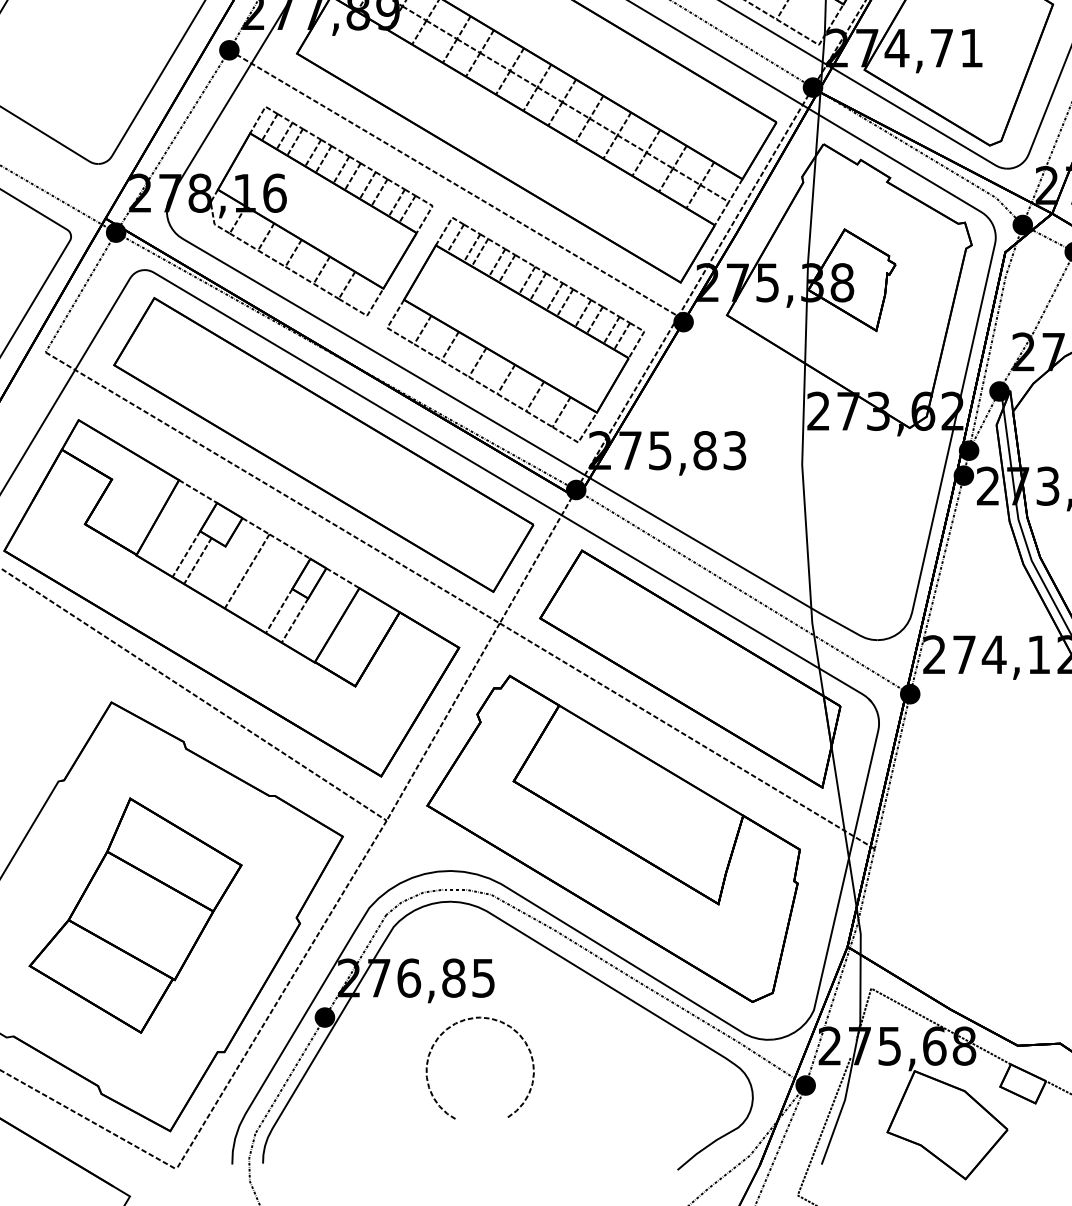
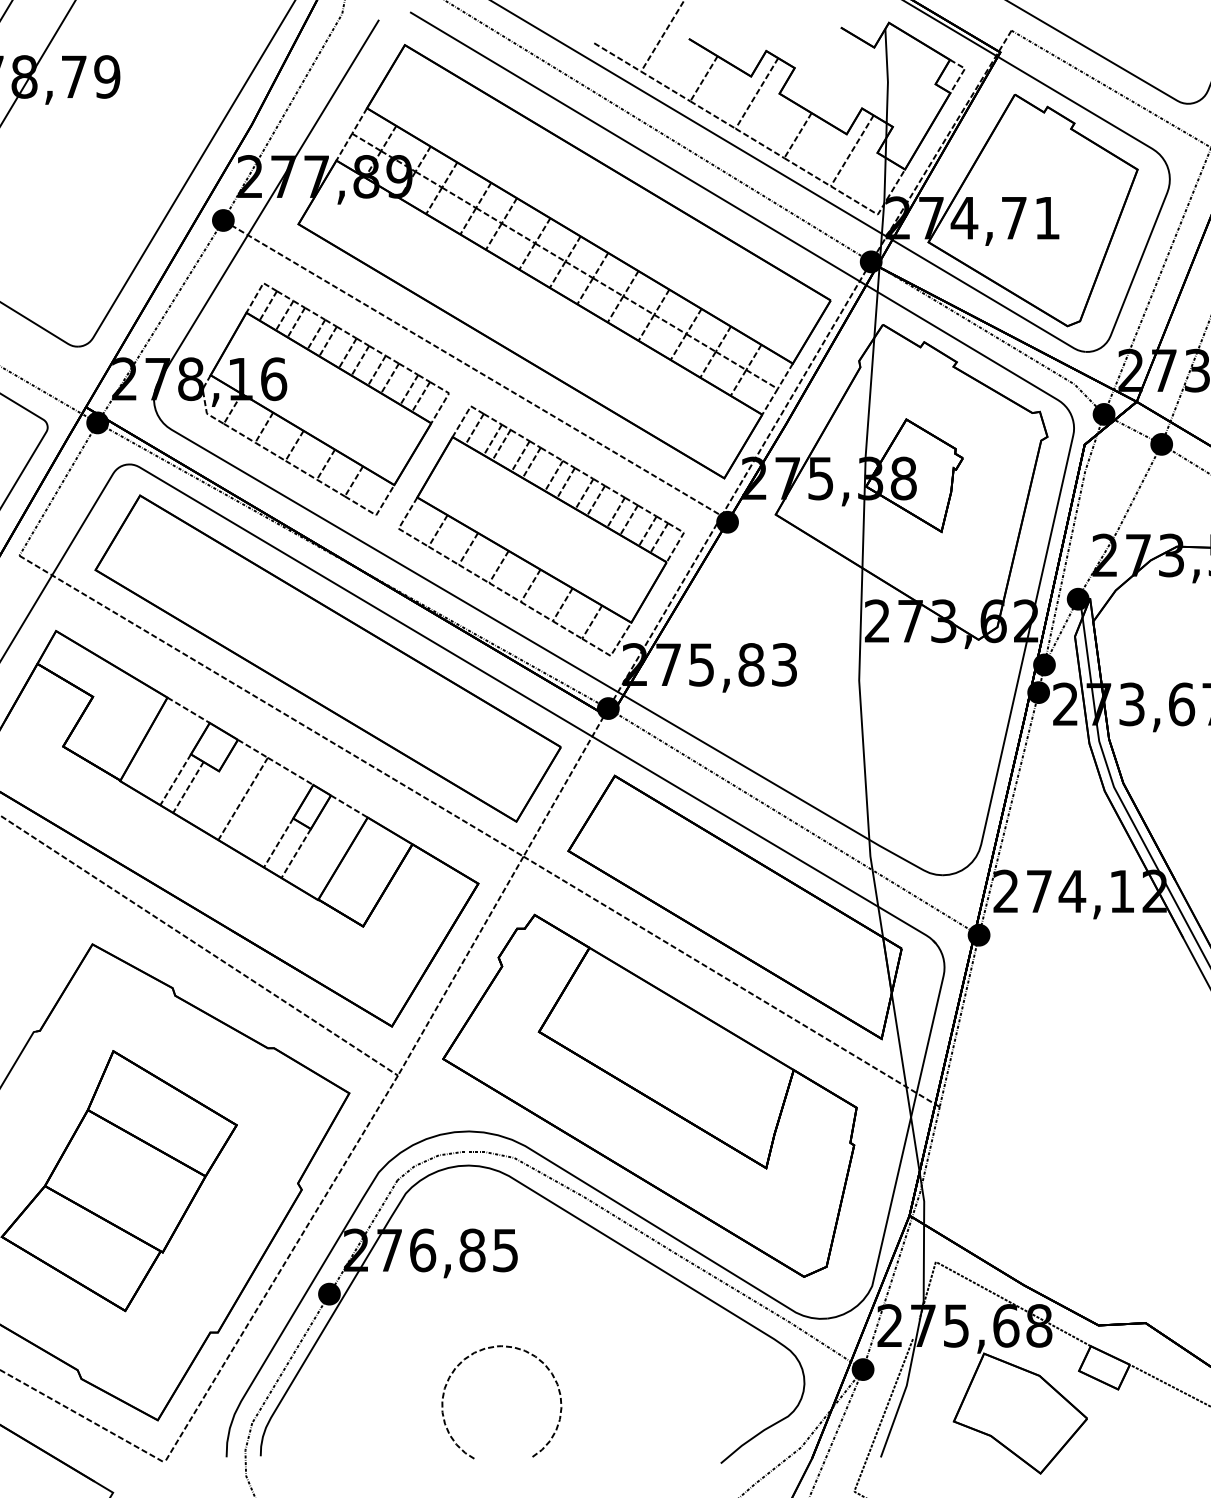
curve: (471, 1019) -> (492, 1348), moved

